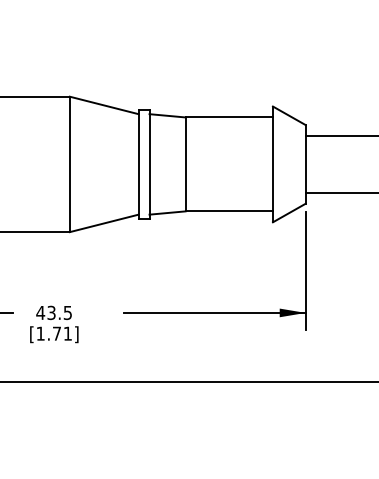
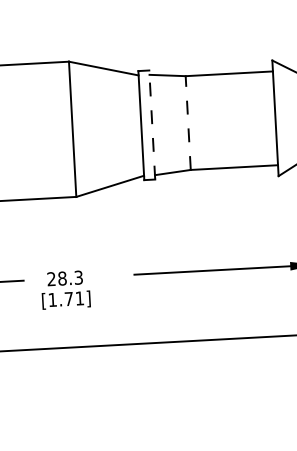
line: (149, 164) -> (152, 125), solid -> dashed
line: (185, 164) -> (188, 123), solid -> dashed
text: (53, 312) -> (64, 278), 43.5 -> 28.3

